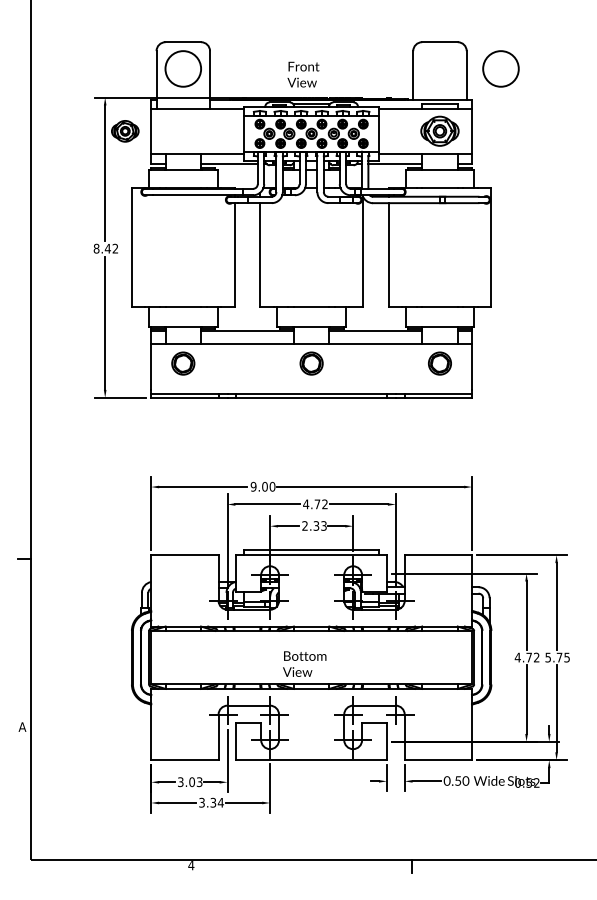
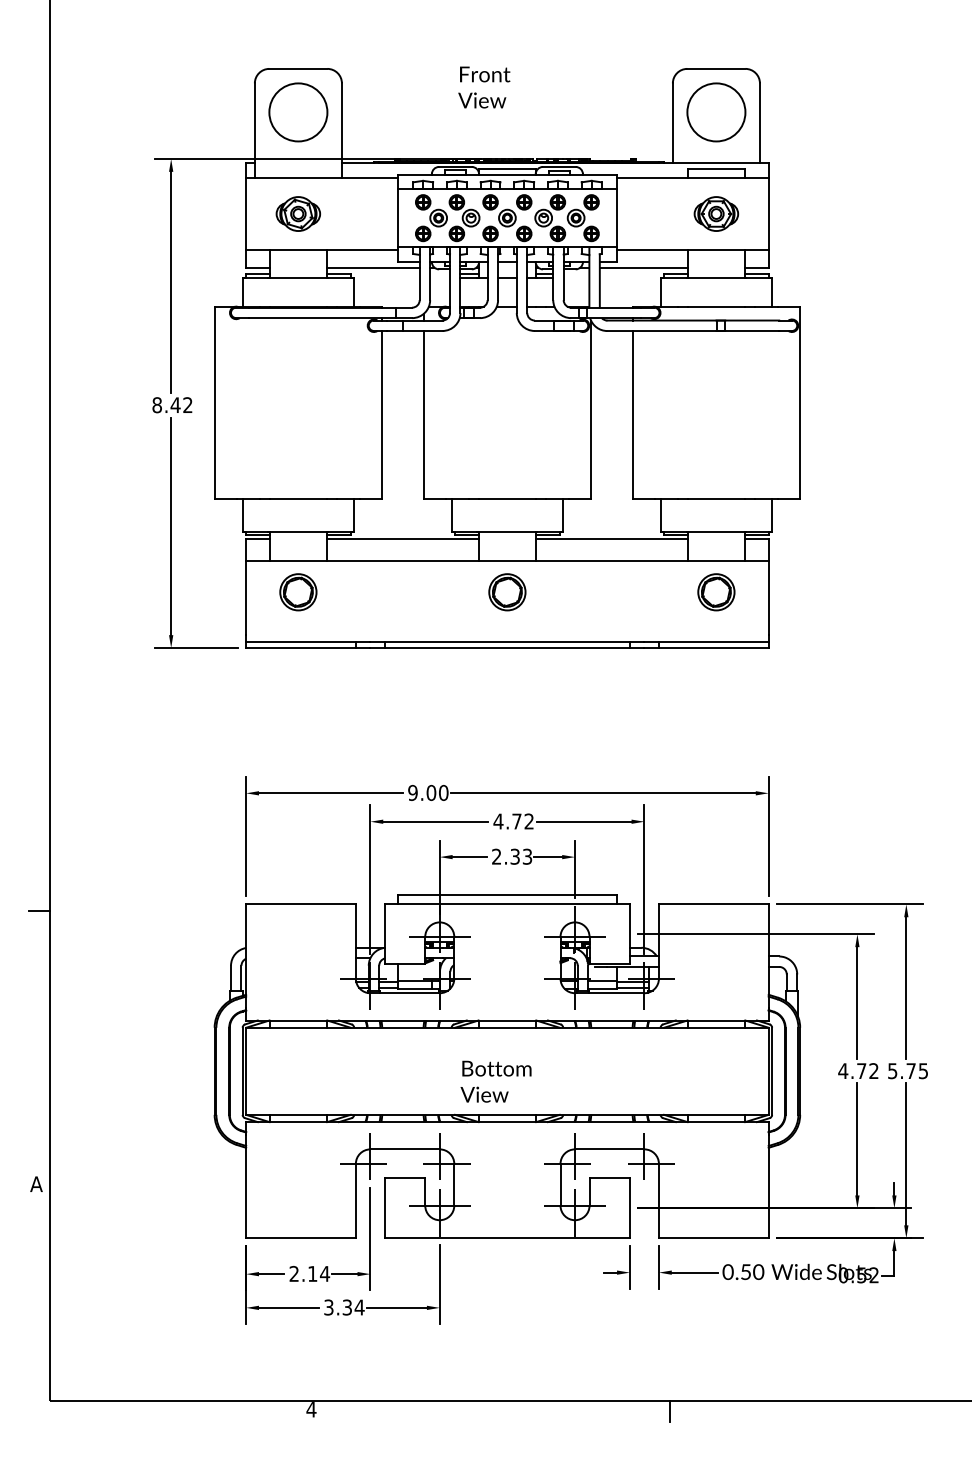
circle: (500, 68) -> (715, 111), moved
text: (303, 74) -> (484, 87), moved
part: (125, 131) -> (298, 214), moved
part: (439, 131) -> (715, 214), size x0.71
text: (190, 782) -> (310, 1274), 3.03 -> 2.14

